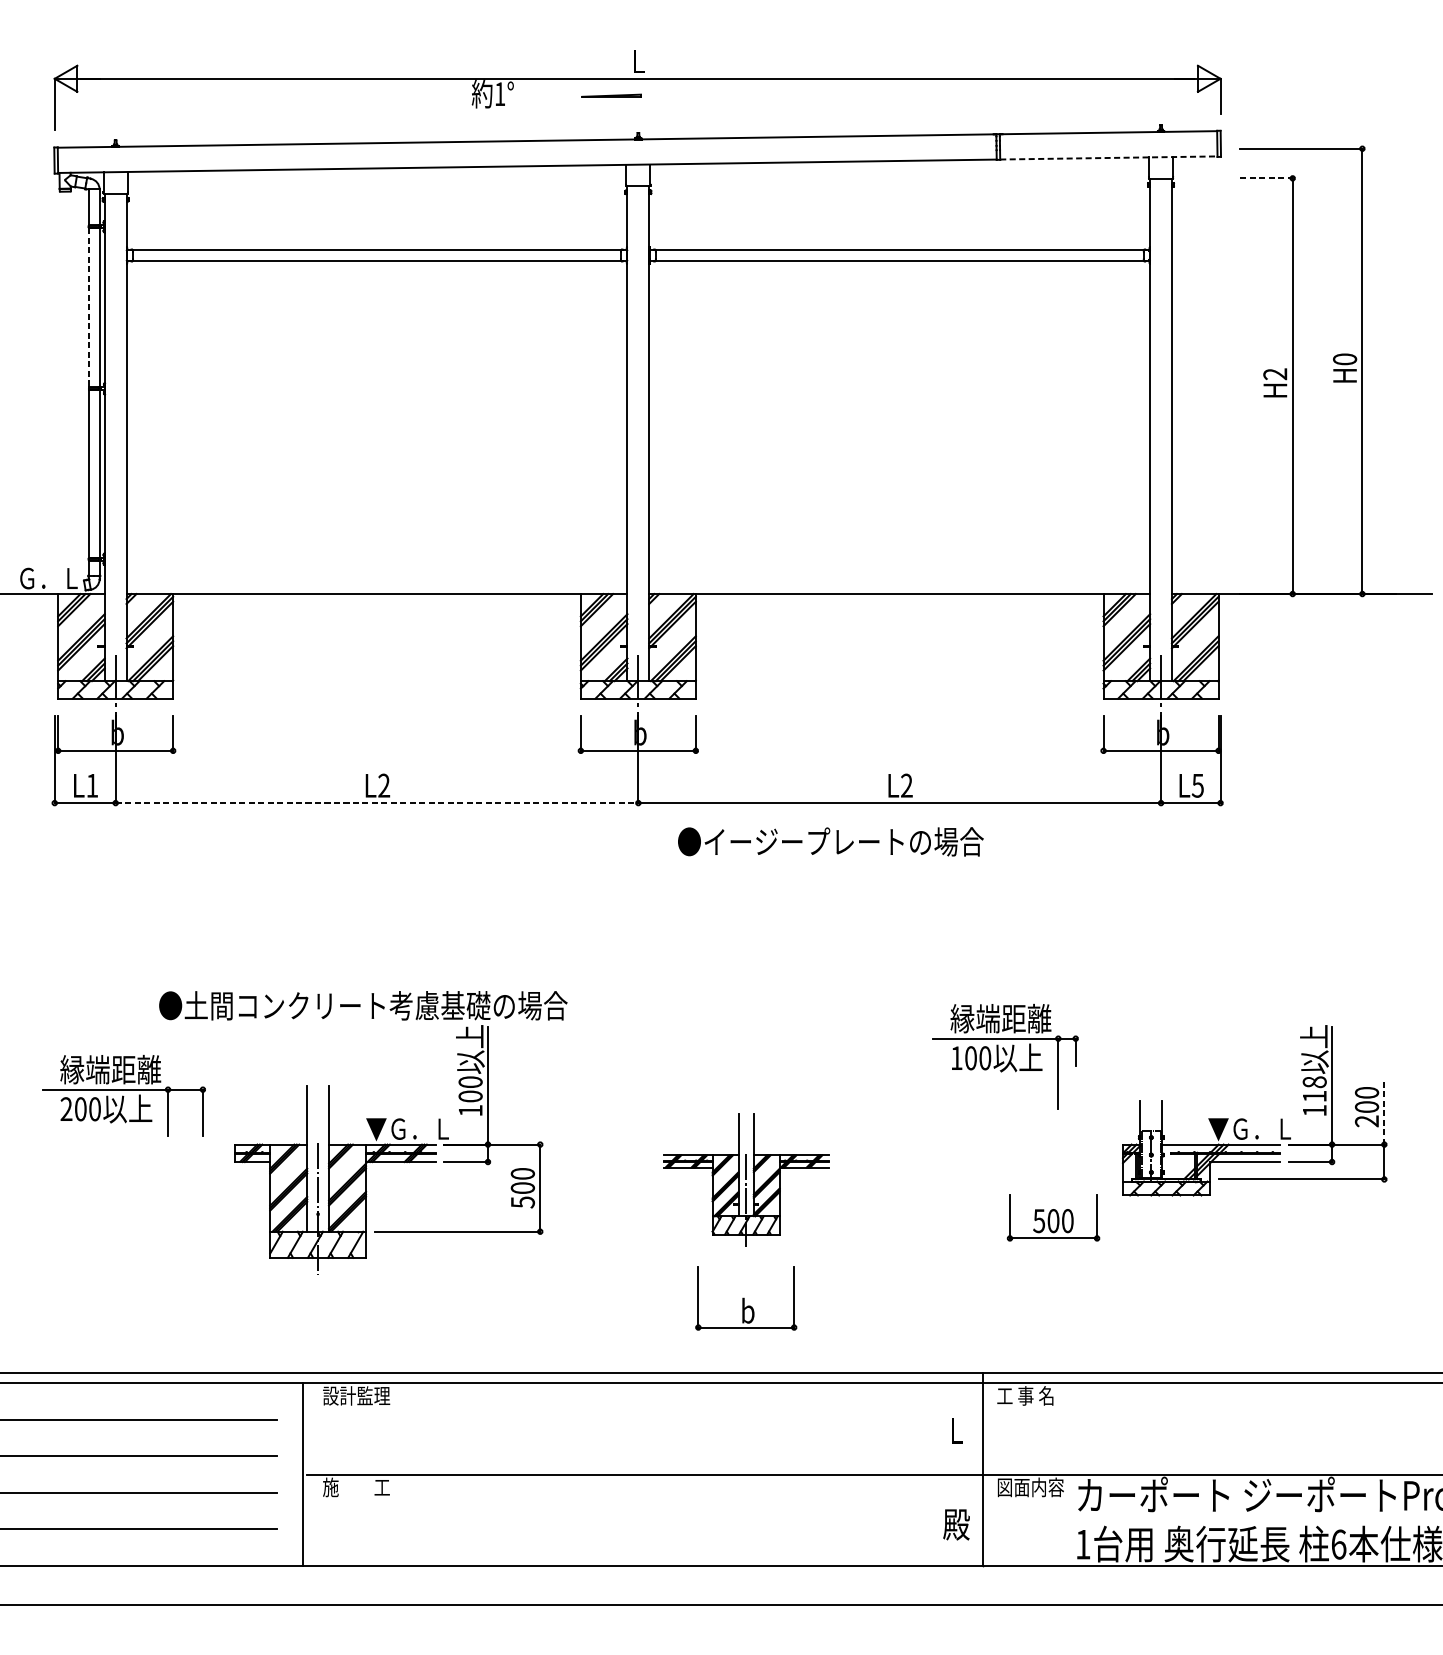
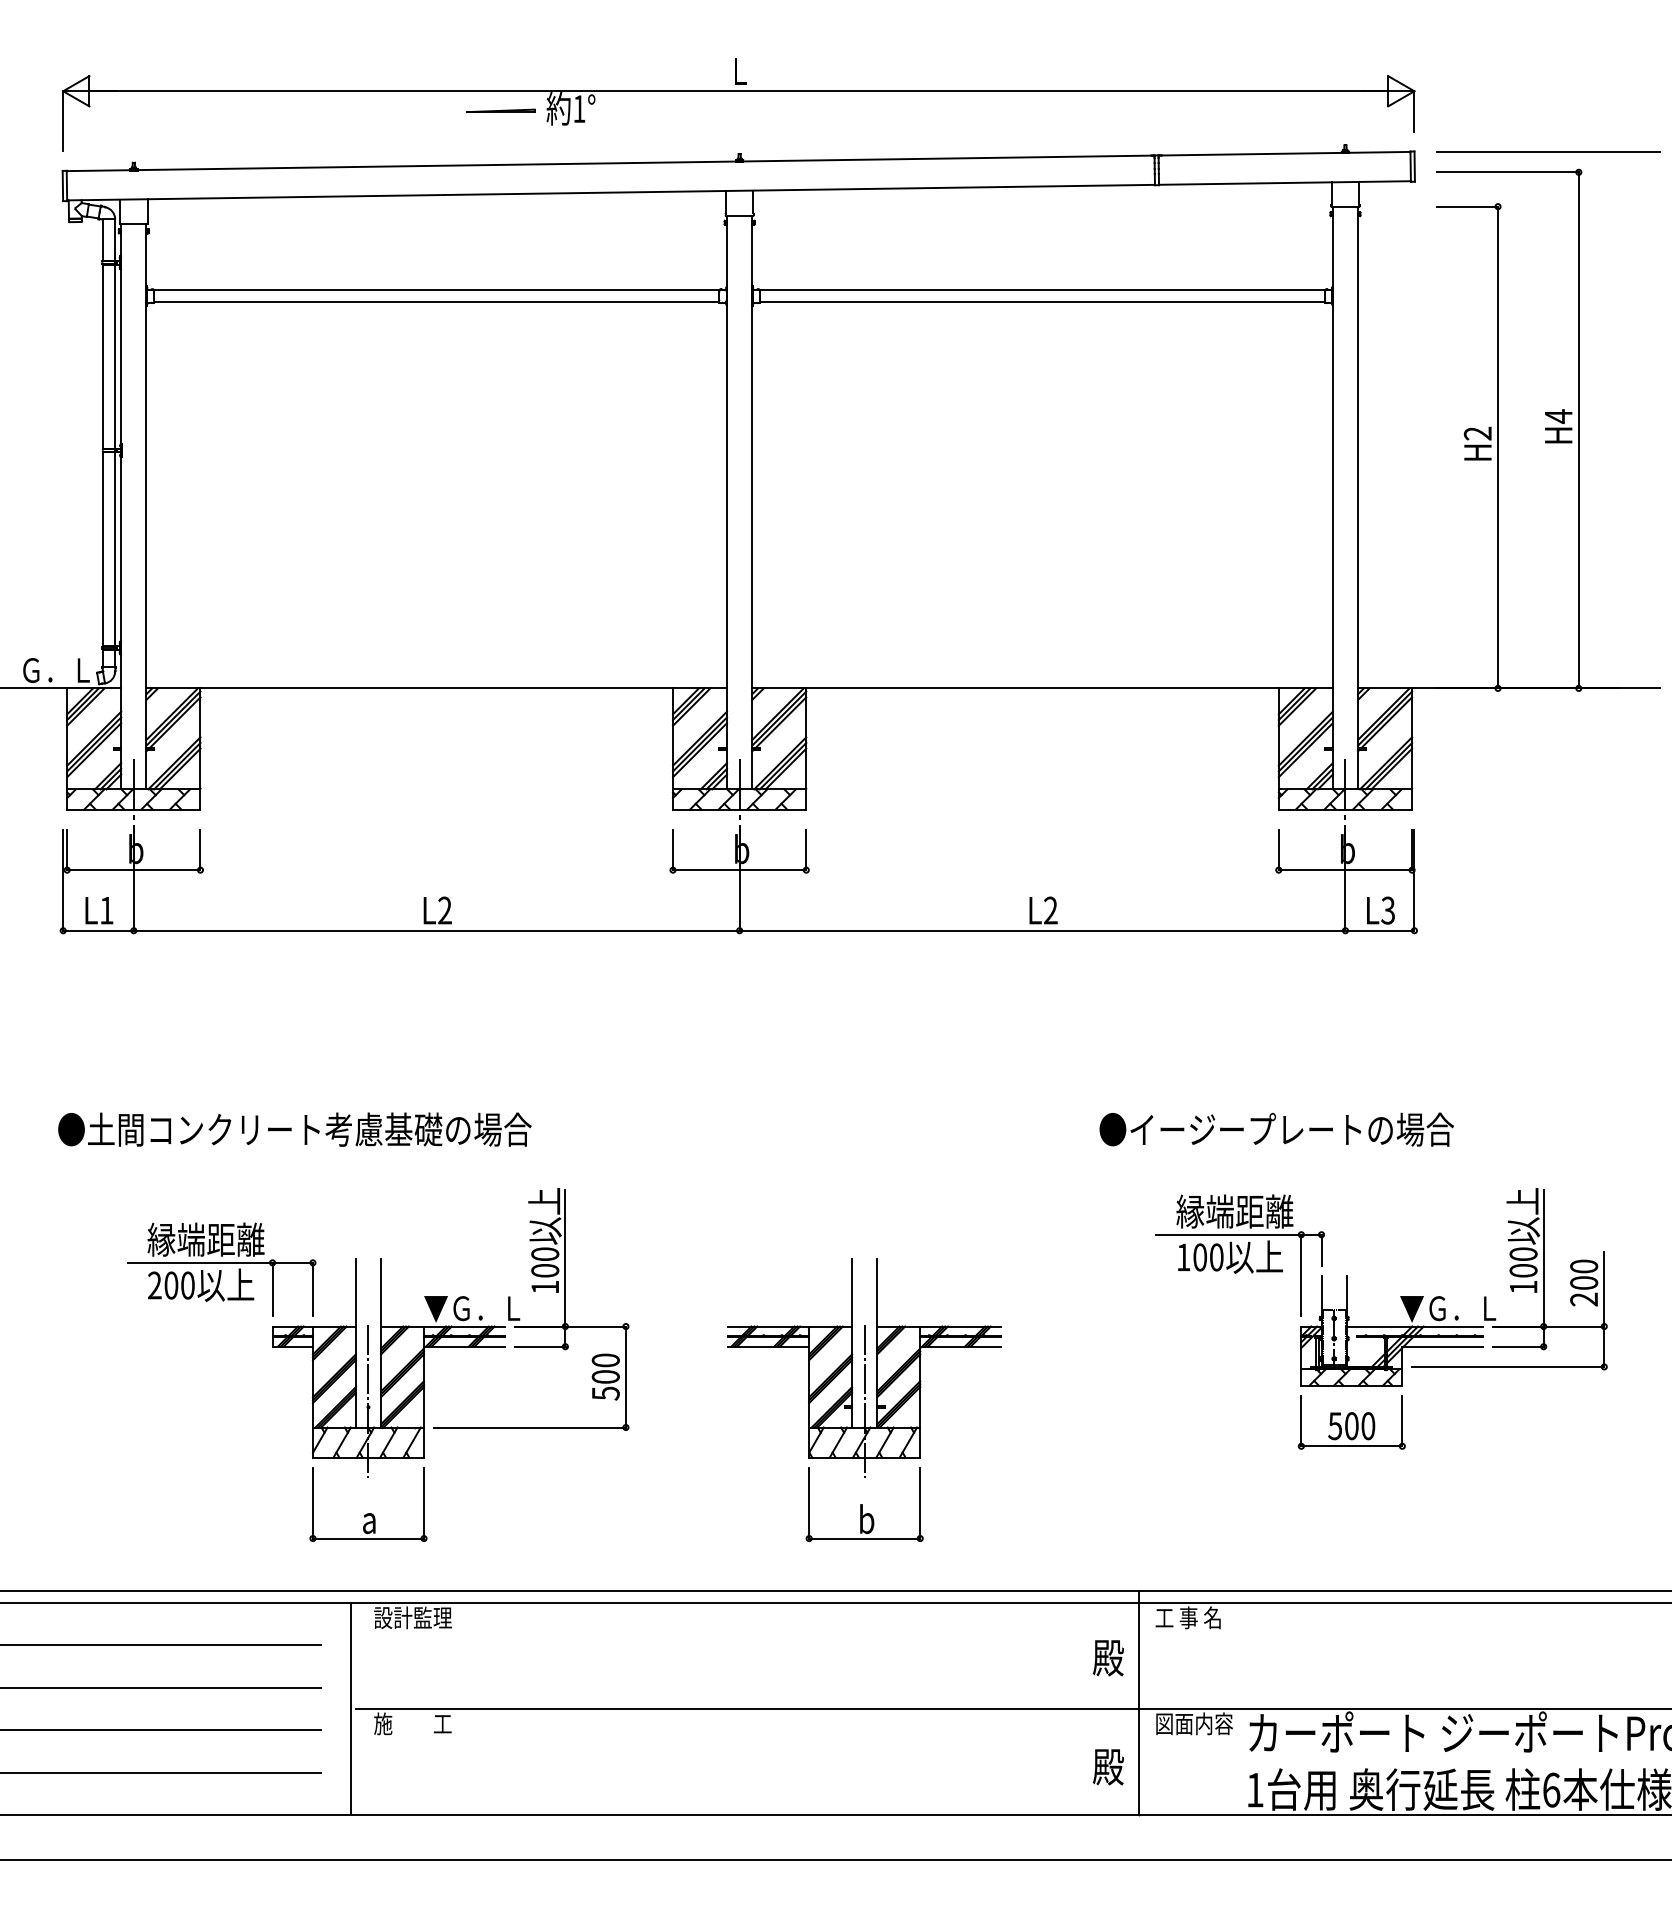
line: (611, 95) -> (500, 110), moved
line: (1336, 130) -> (1548, 151), added
line: (1108, 158) -> (1284, 183), dashed -> solid
line: (1267, 178) -> (1468, 206), dashed -> solid
line: (89, 308) -> (103, 357), dashed -> solid
text: (1344, 359) -> (1558, 416), H0 -> H4
text: (1197, 785) -> (1387, 910), L5 -> L3
line: (376, 802) -> (436, 930), dashed -> solid
text: (830, 841) -> (1276, 1129), moved
text: (363, 1005) -> (294, 1129), moved
part: (1004, 1056) -> (1239, 1255), moved
text: (1314, 1089) -> (1523, 1262), 118 -> 100
part: (124, 1095) -> (221, 1269), moved
line: (1384, 1111) -> (1604, 1288), dashed -> solid
part: (746, 1179) -> (864, 1367), size x1.43
part: (1053, 1217) -> (1351, 1422), moved
part: (318, 1305) -> (368, 1513), added
text: (955, 1431) -> (1107, 1658), L -> 殿

